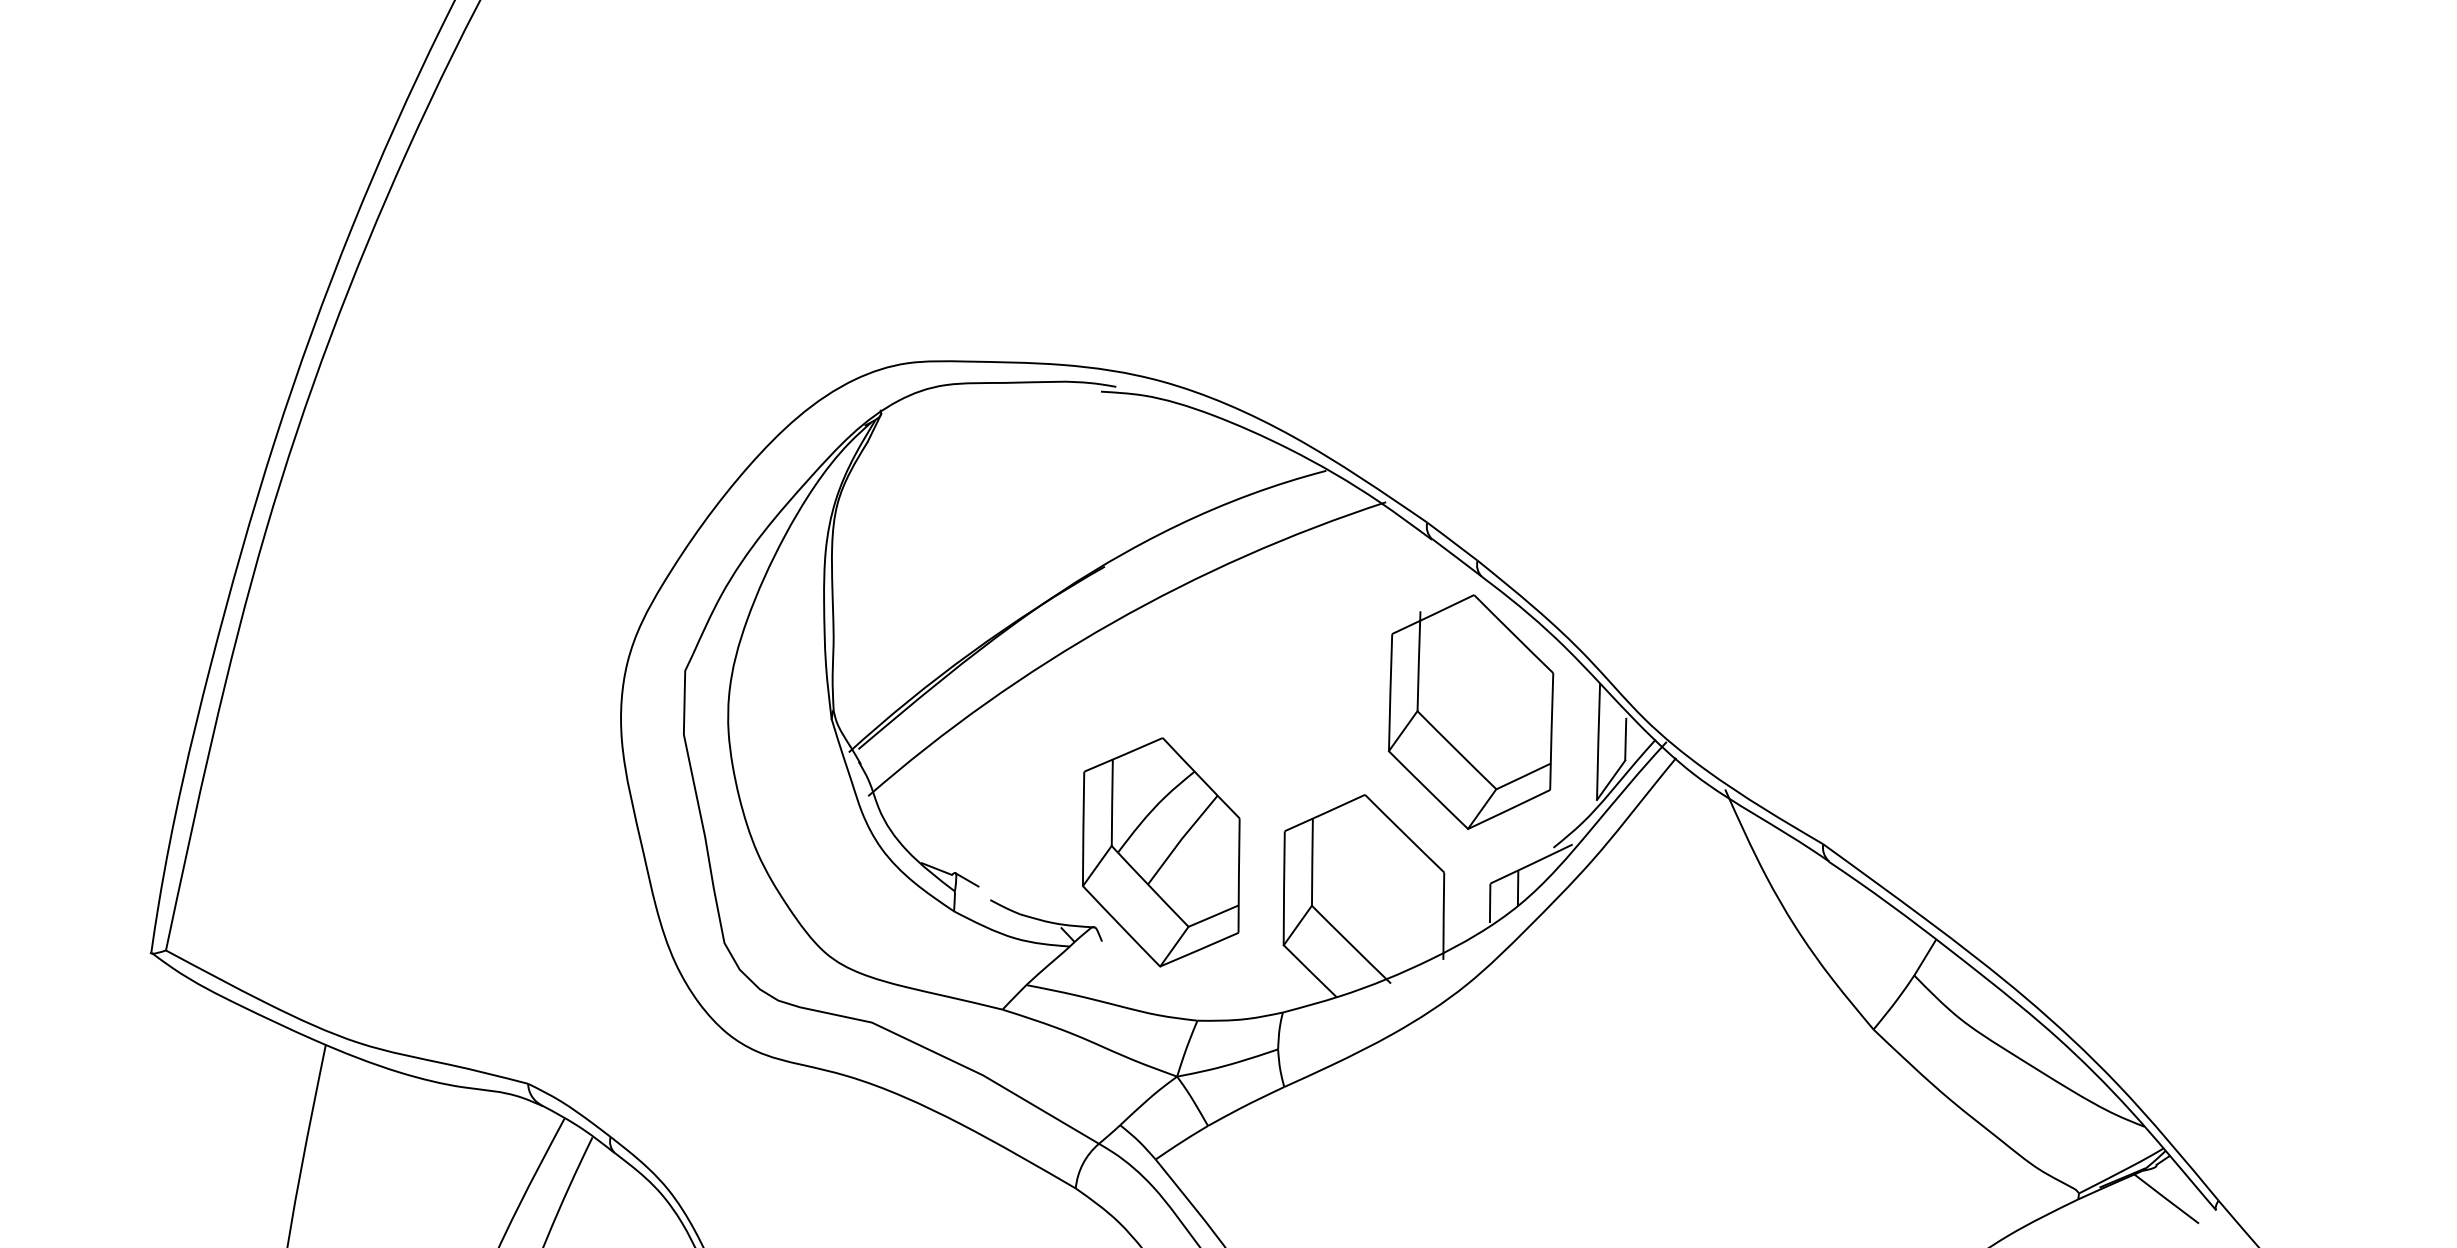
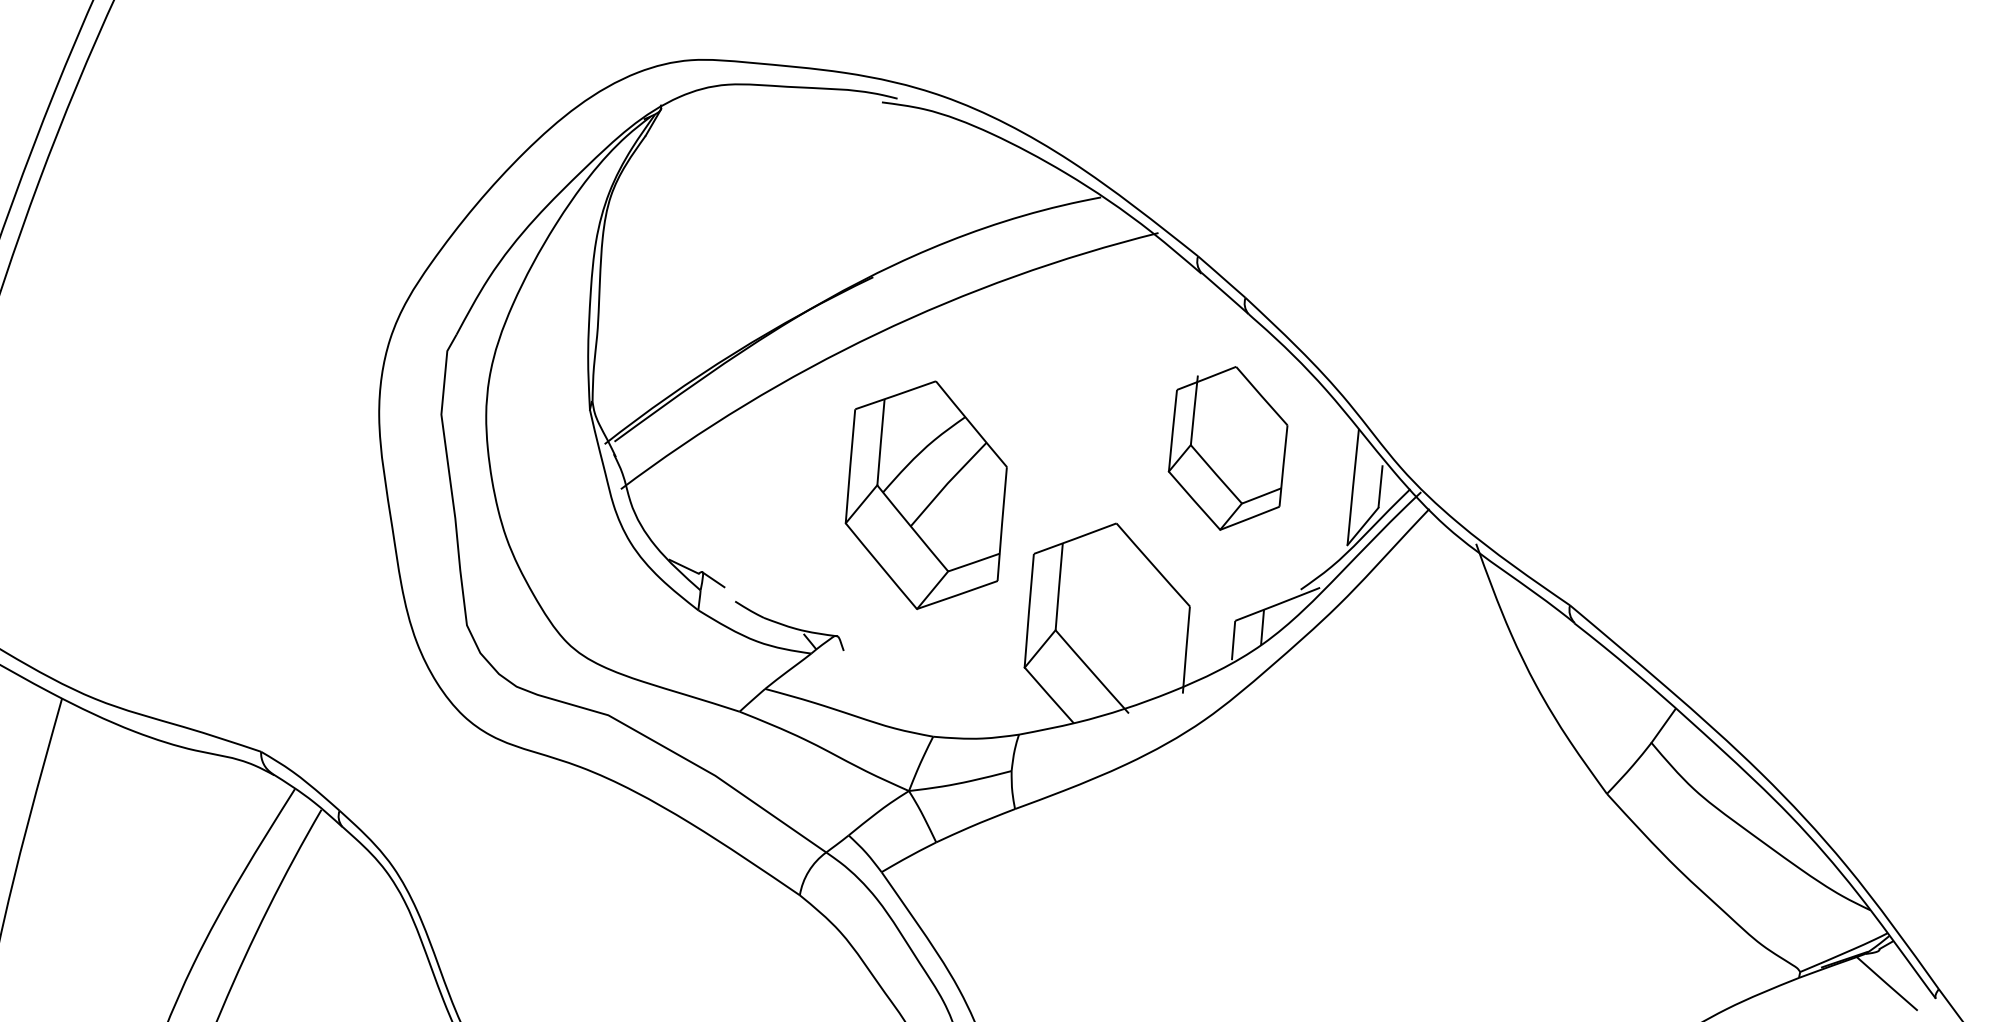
part: (1470, 711) -> (1227, 447), size x0.7
part: (1161, 852) -> (926, 495), moved

